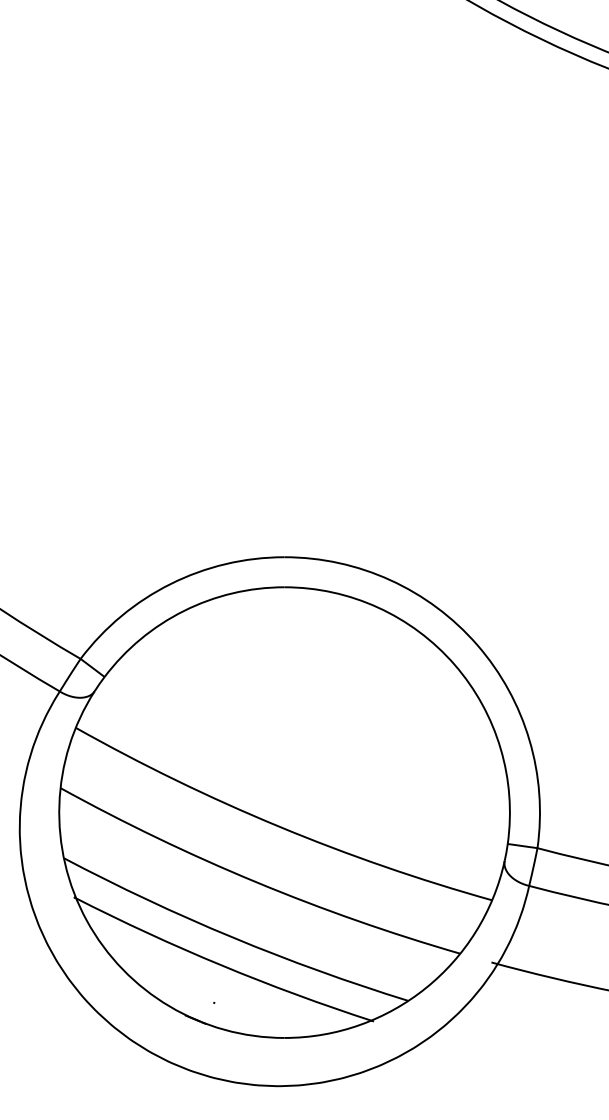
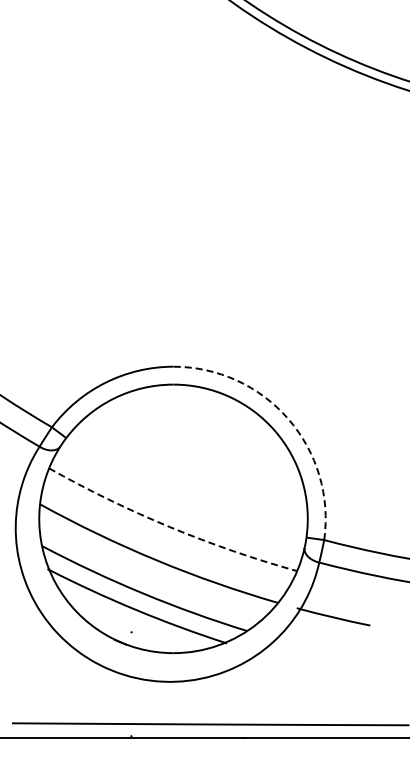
arc: (477, 645) -> (288, 419), solid -> dashed
arc: (279, 827) -> (170, 527), solid -> dashed

